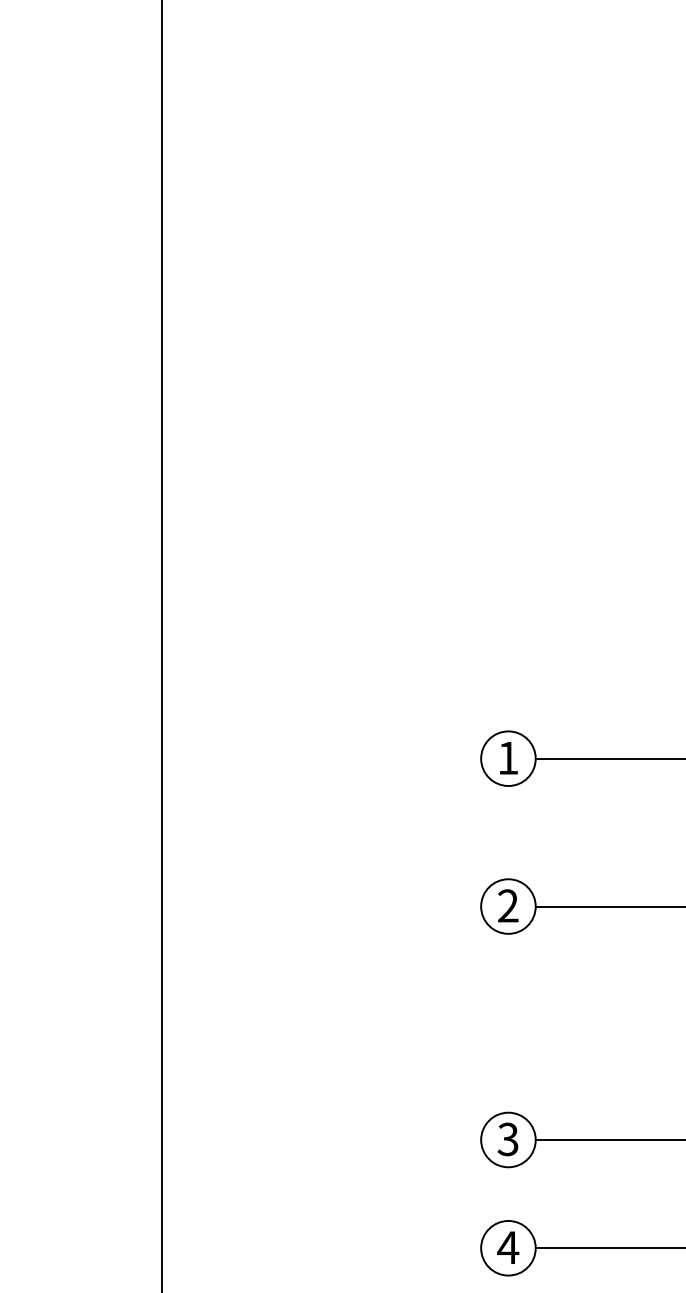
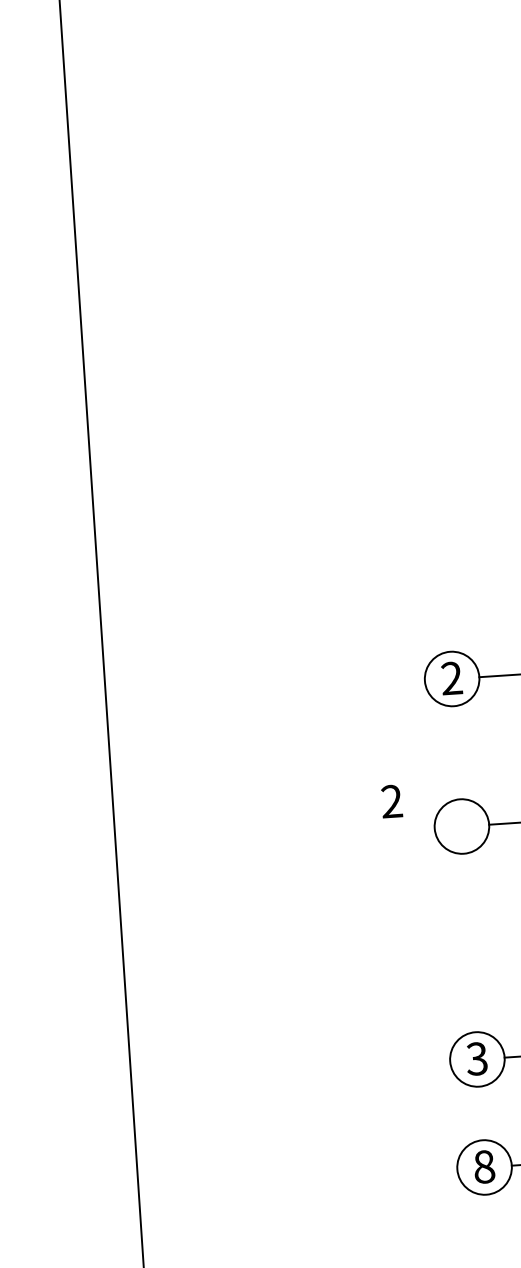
text: (508, 757) -> (452, 677), 1 -> 2
text: (508, 905) -> (392, 801), moved
text: (508, 1247) -> (484, 1166), 4 -> 8

